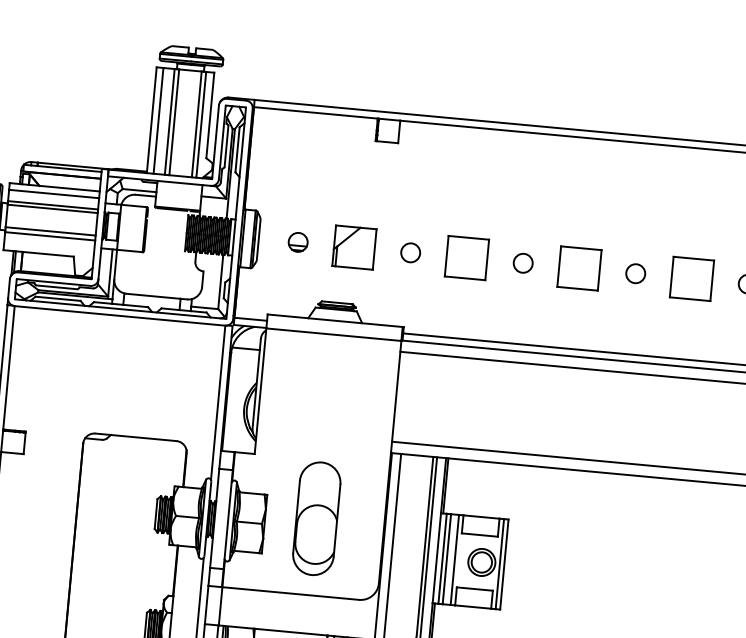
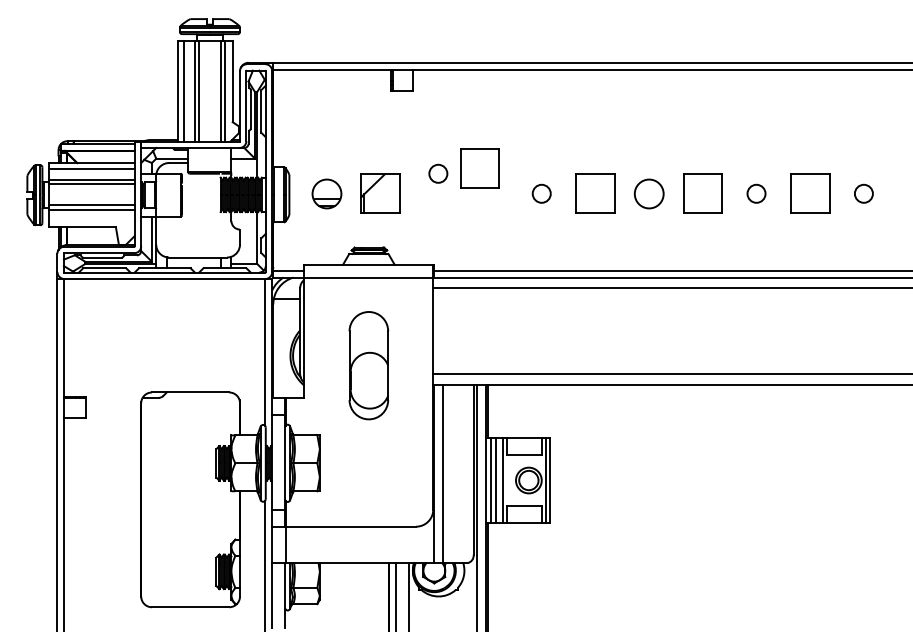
part: (297, 242) -> (326, 193), size x1.6
circle: (410, 252) -> (438, 173), moved
part: (466, 257) -> (479, 168), moved
circle: (635, 273) -> (648, 193), size x1.6
part: (316, 518) -> (368, 365), moved

